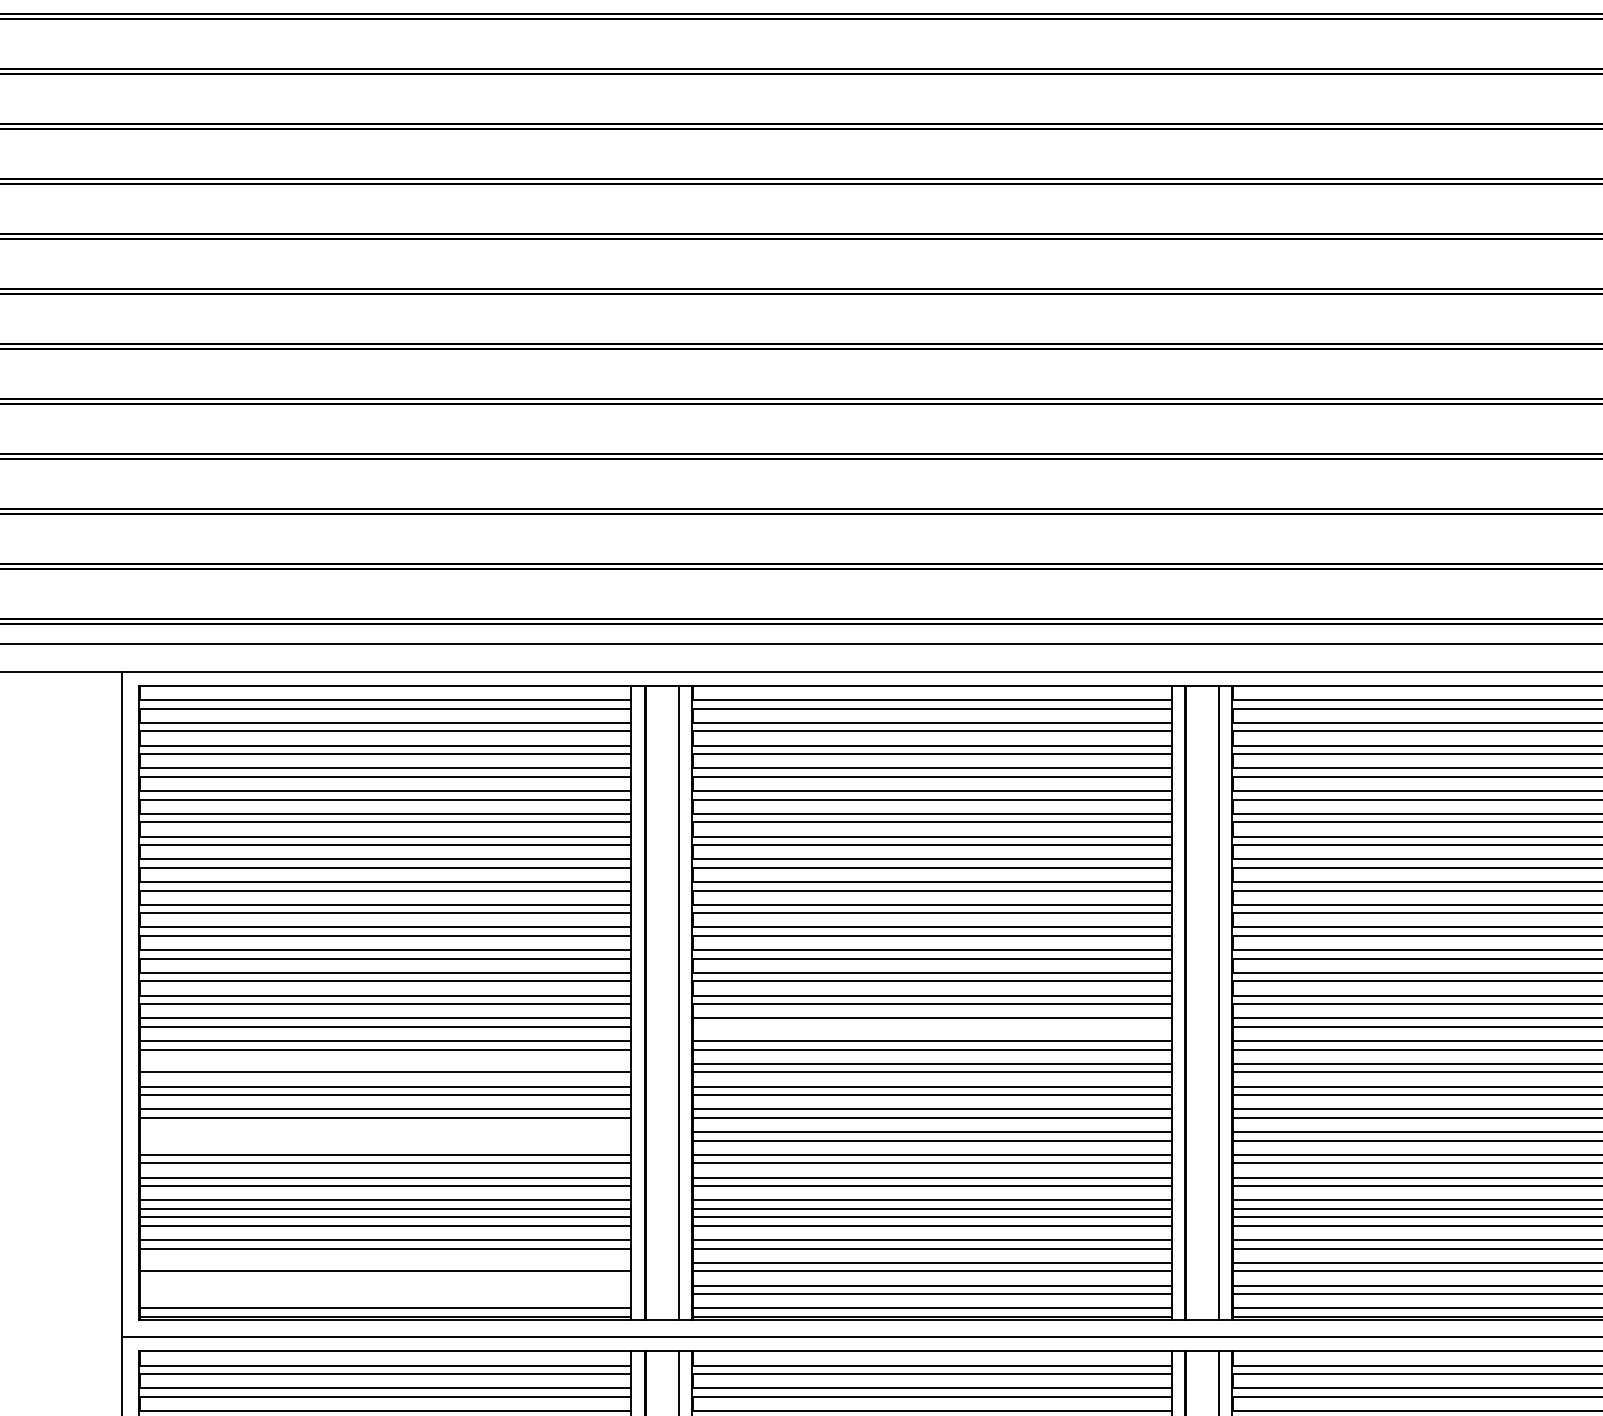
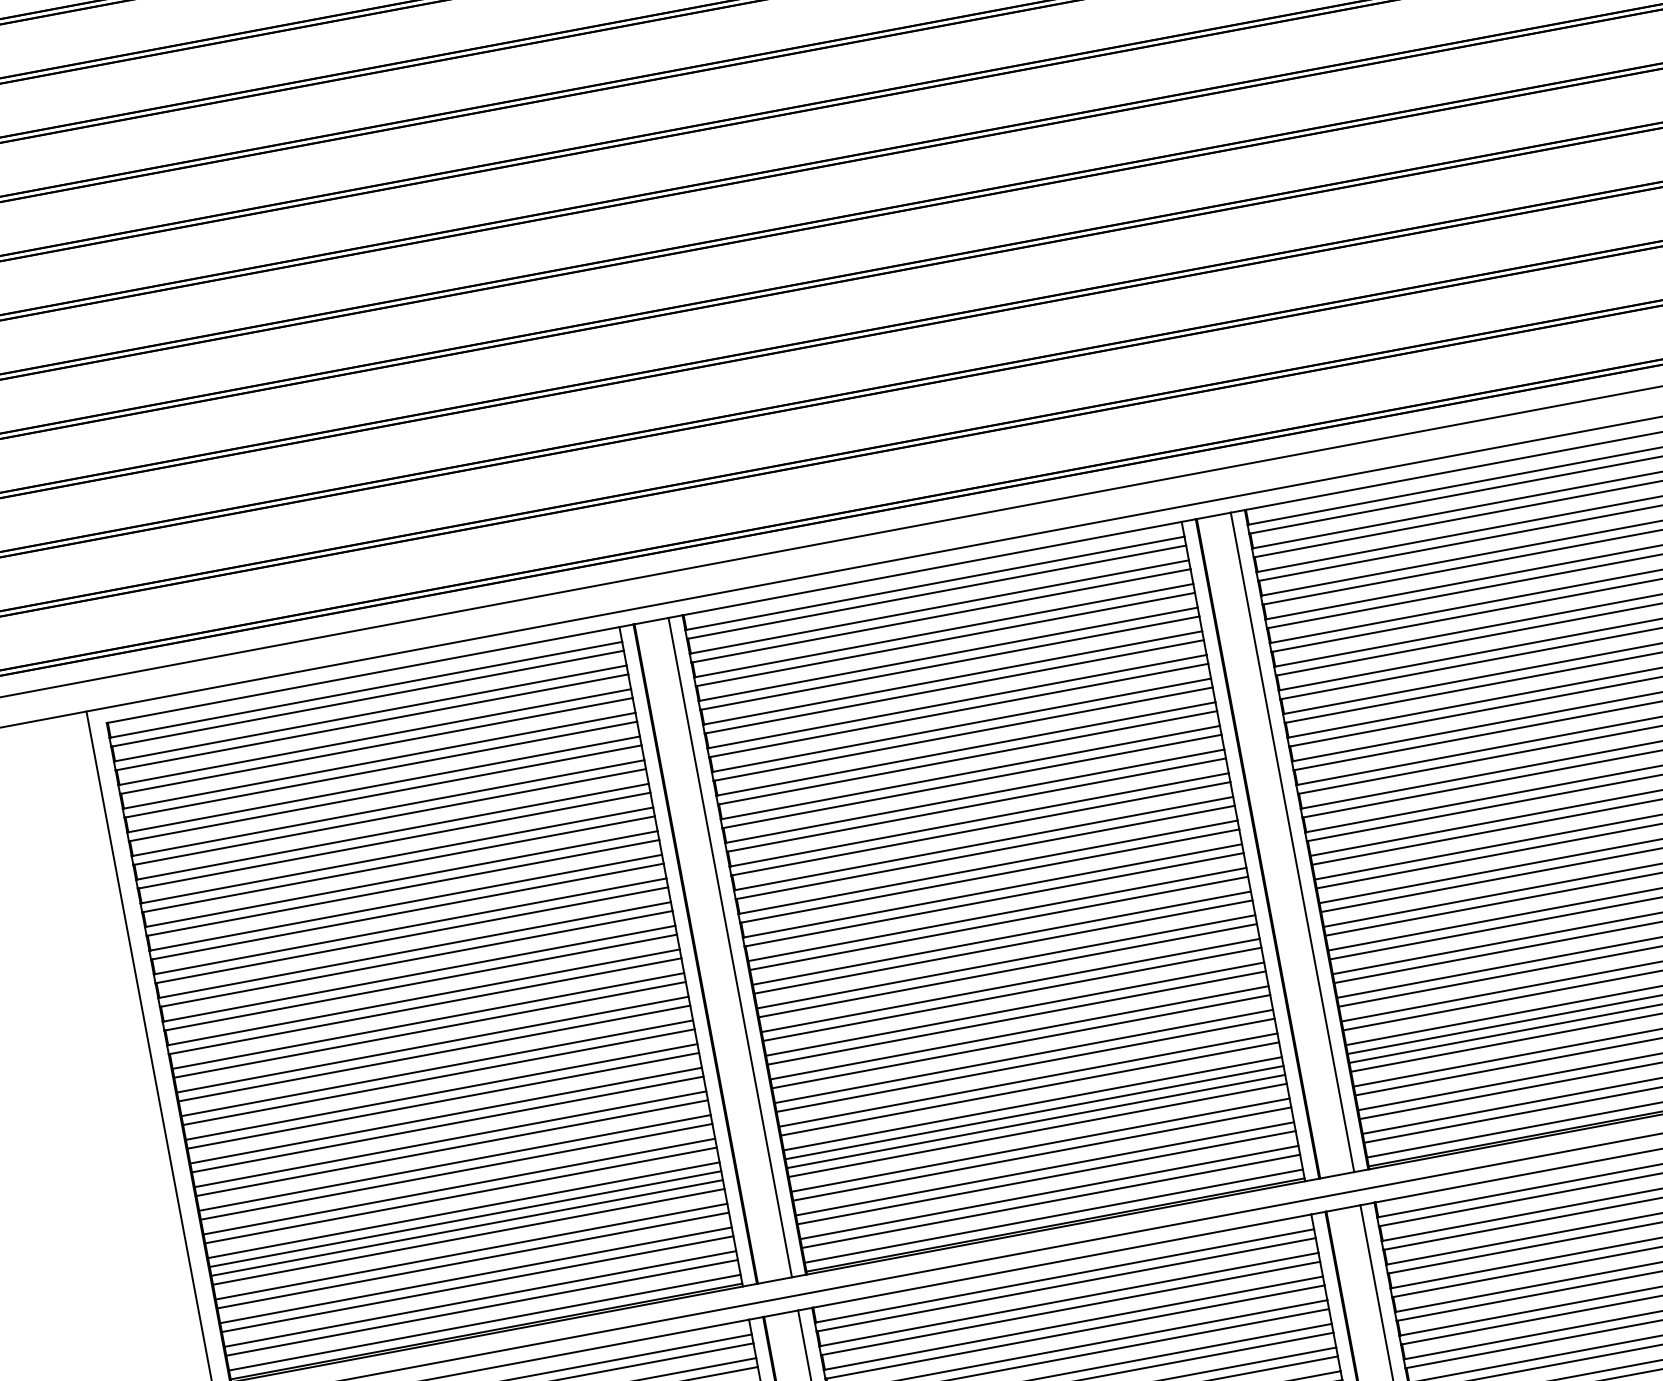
line: (932, 1026) -> (999, 922), added
line: (385, 1063) -> (436, 1067), added
line: (385, 1132) -> (450, 1139), added
line: (385, 1140) -> (451, 1148), added
line: (385, 1262) -> (475, 1275), added
line: (385, 1285) -> (480, 1299), added
line: (385, 1294) -> (481, 1308), added

